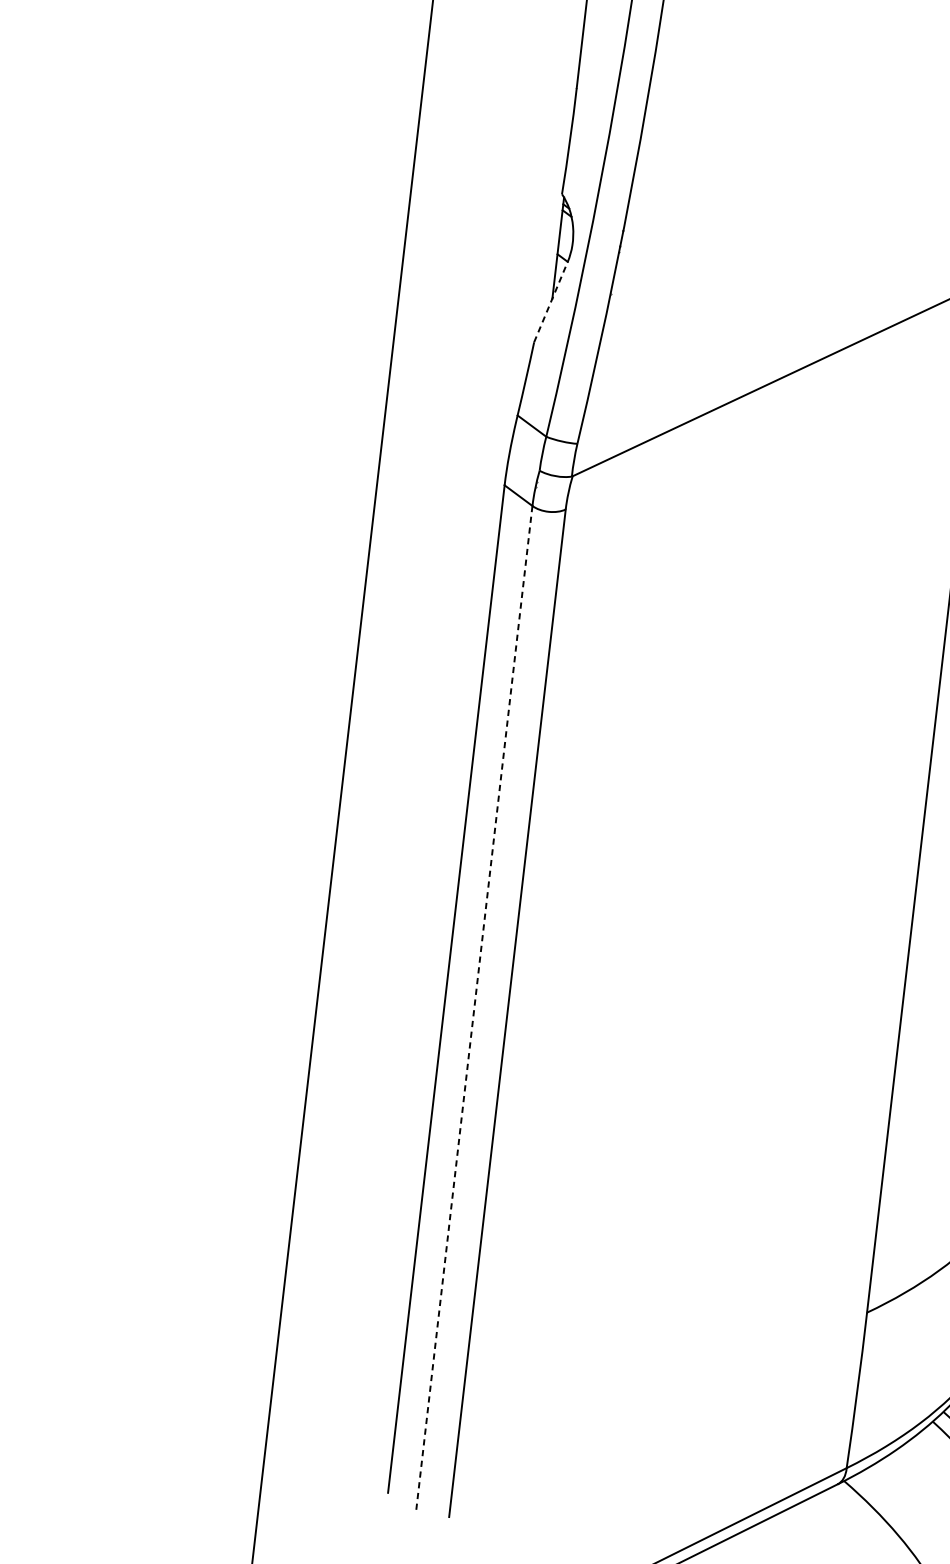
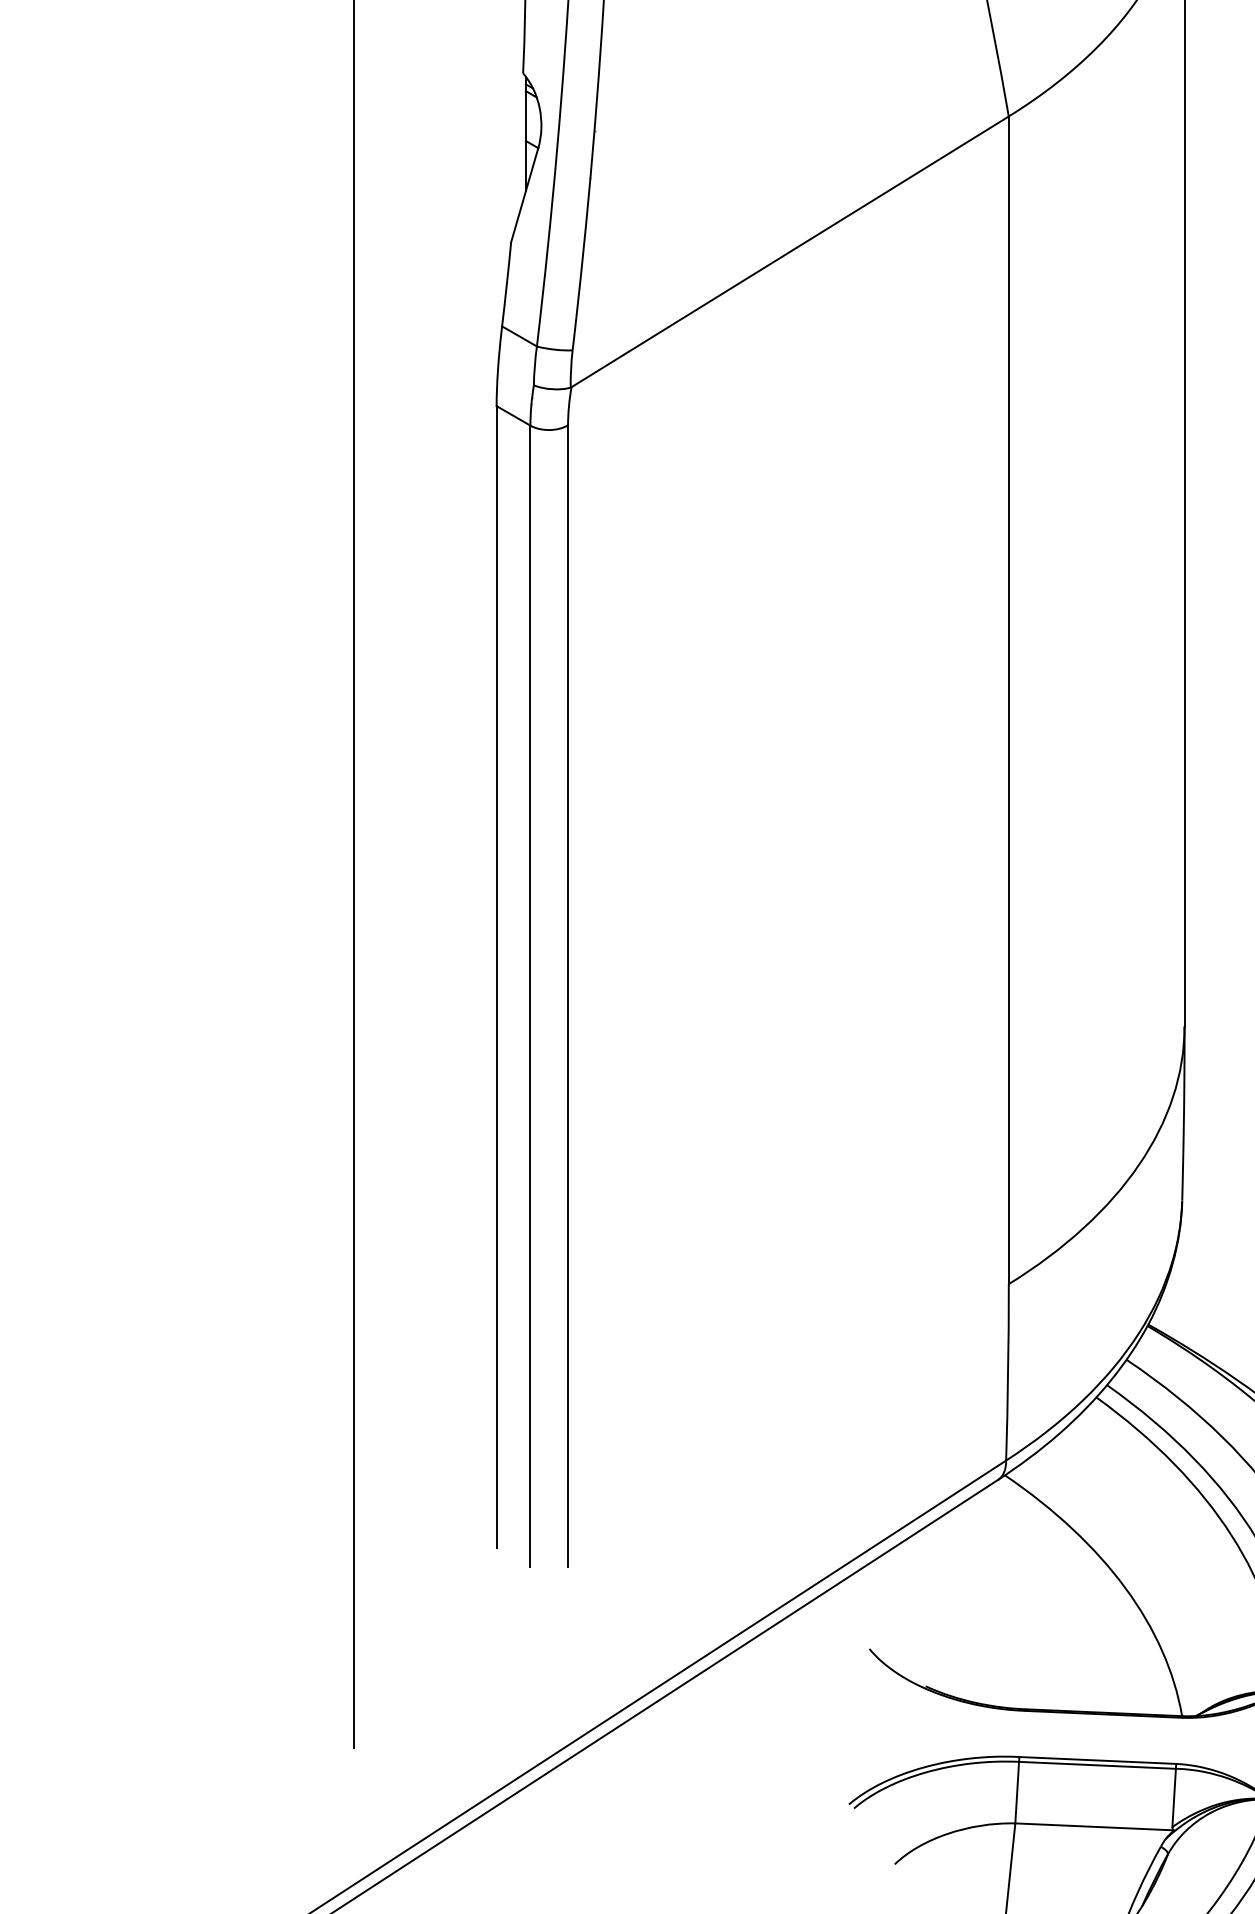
line: (550, 302) -> (524, 195), dashed -> solid
line: (474, 1009) -> (530, 996), dashed -> solid

